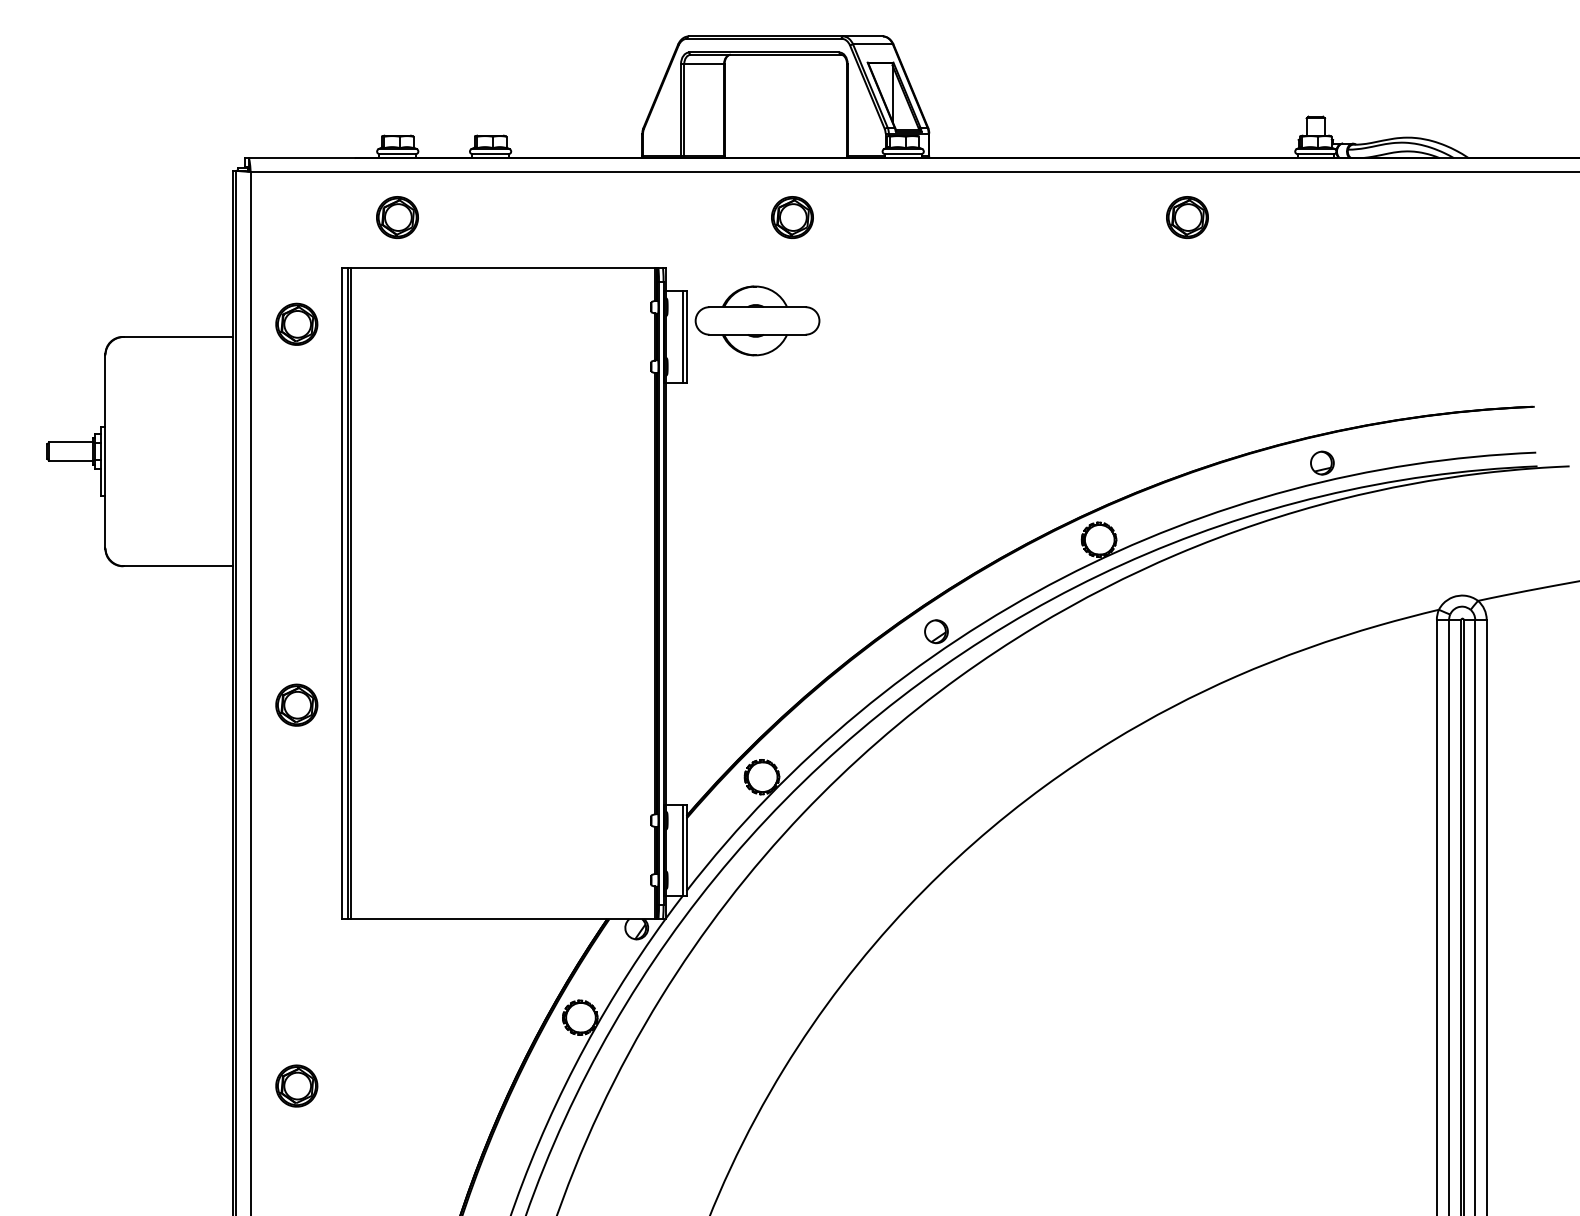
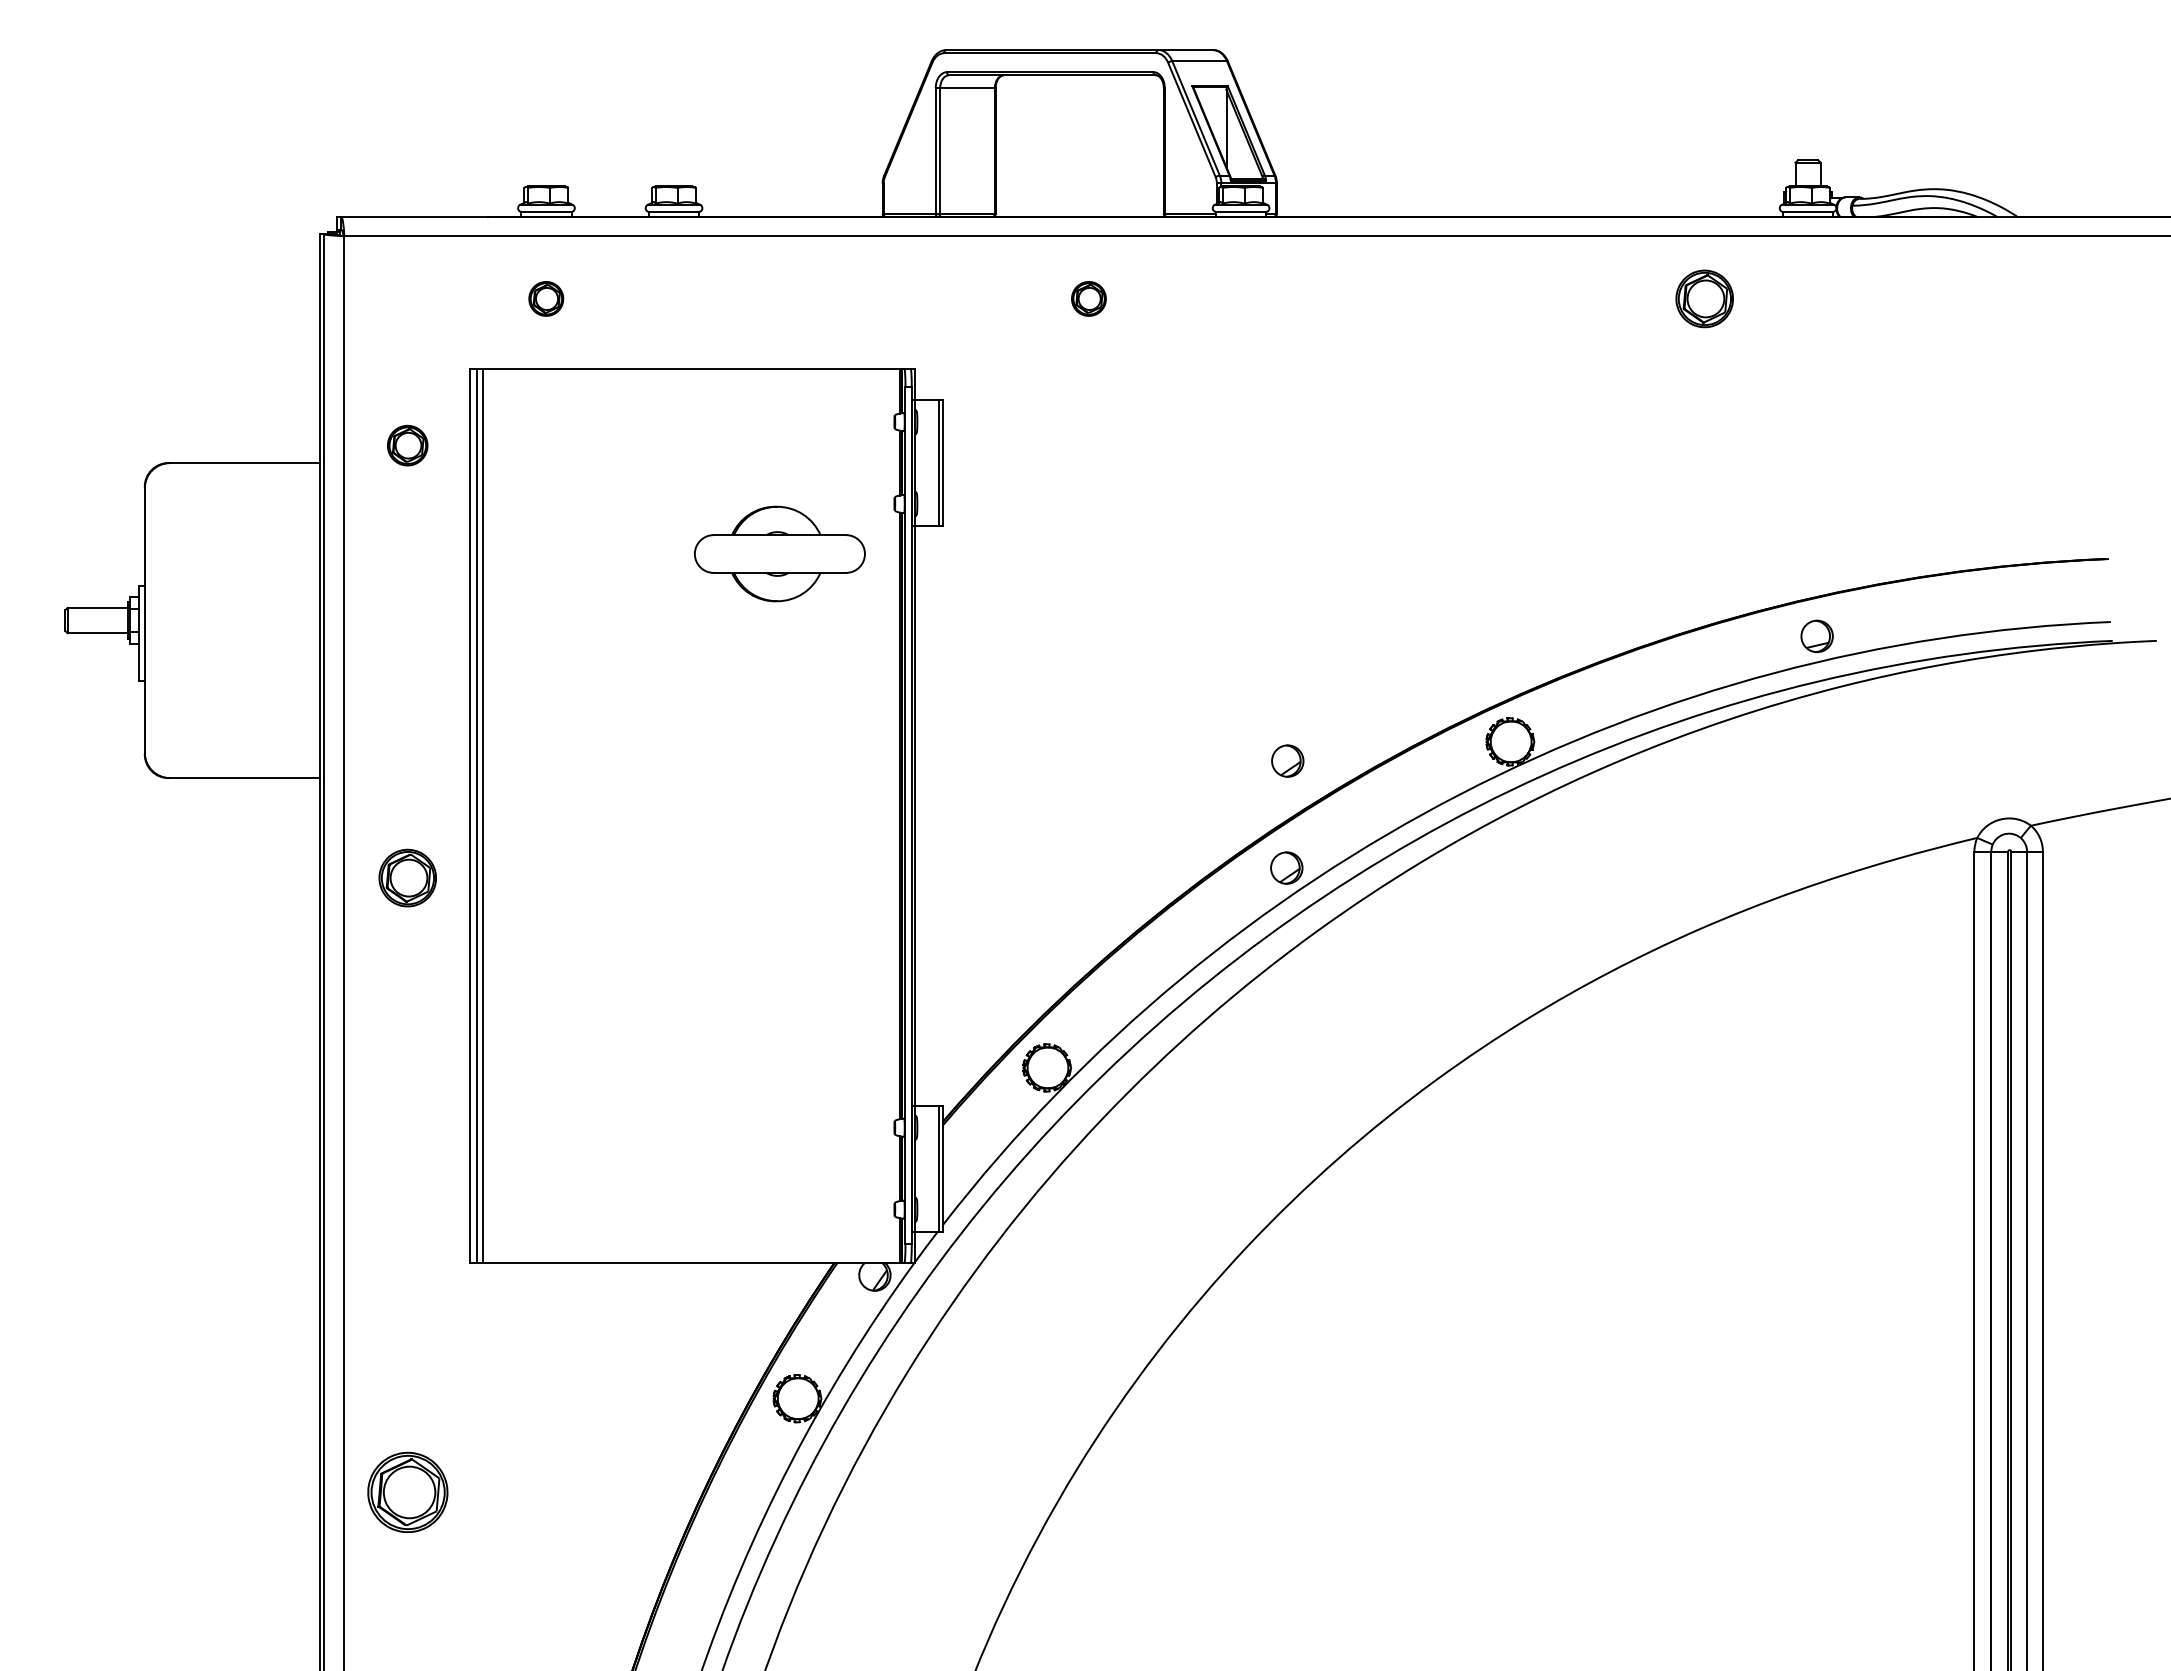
part: (397, 217) -> (546, 298), size x0.6
part: (792, 217) -> (1088, 298), size x0.6
part: (1187, 217) -> (1704, 298), moved
part: (757, 320) -> (779, 553), moved
part: (296, 324) -> (407, 445), size x0.7
part: (936, 553) -> (1287, 760), added
part: (296, 704) -> (407, 877), moved
part: (296, 1086) -> (407, 1492), size x1.4

